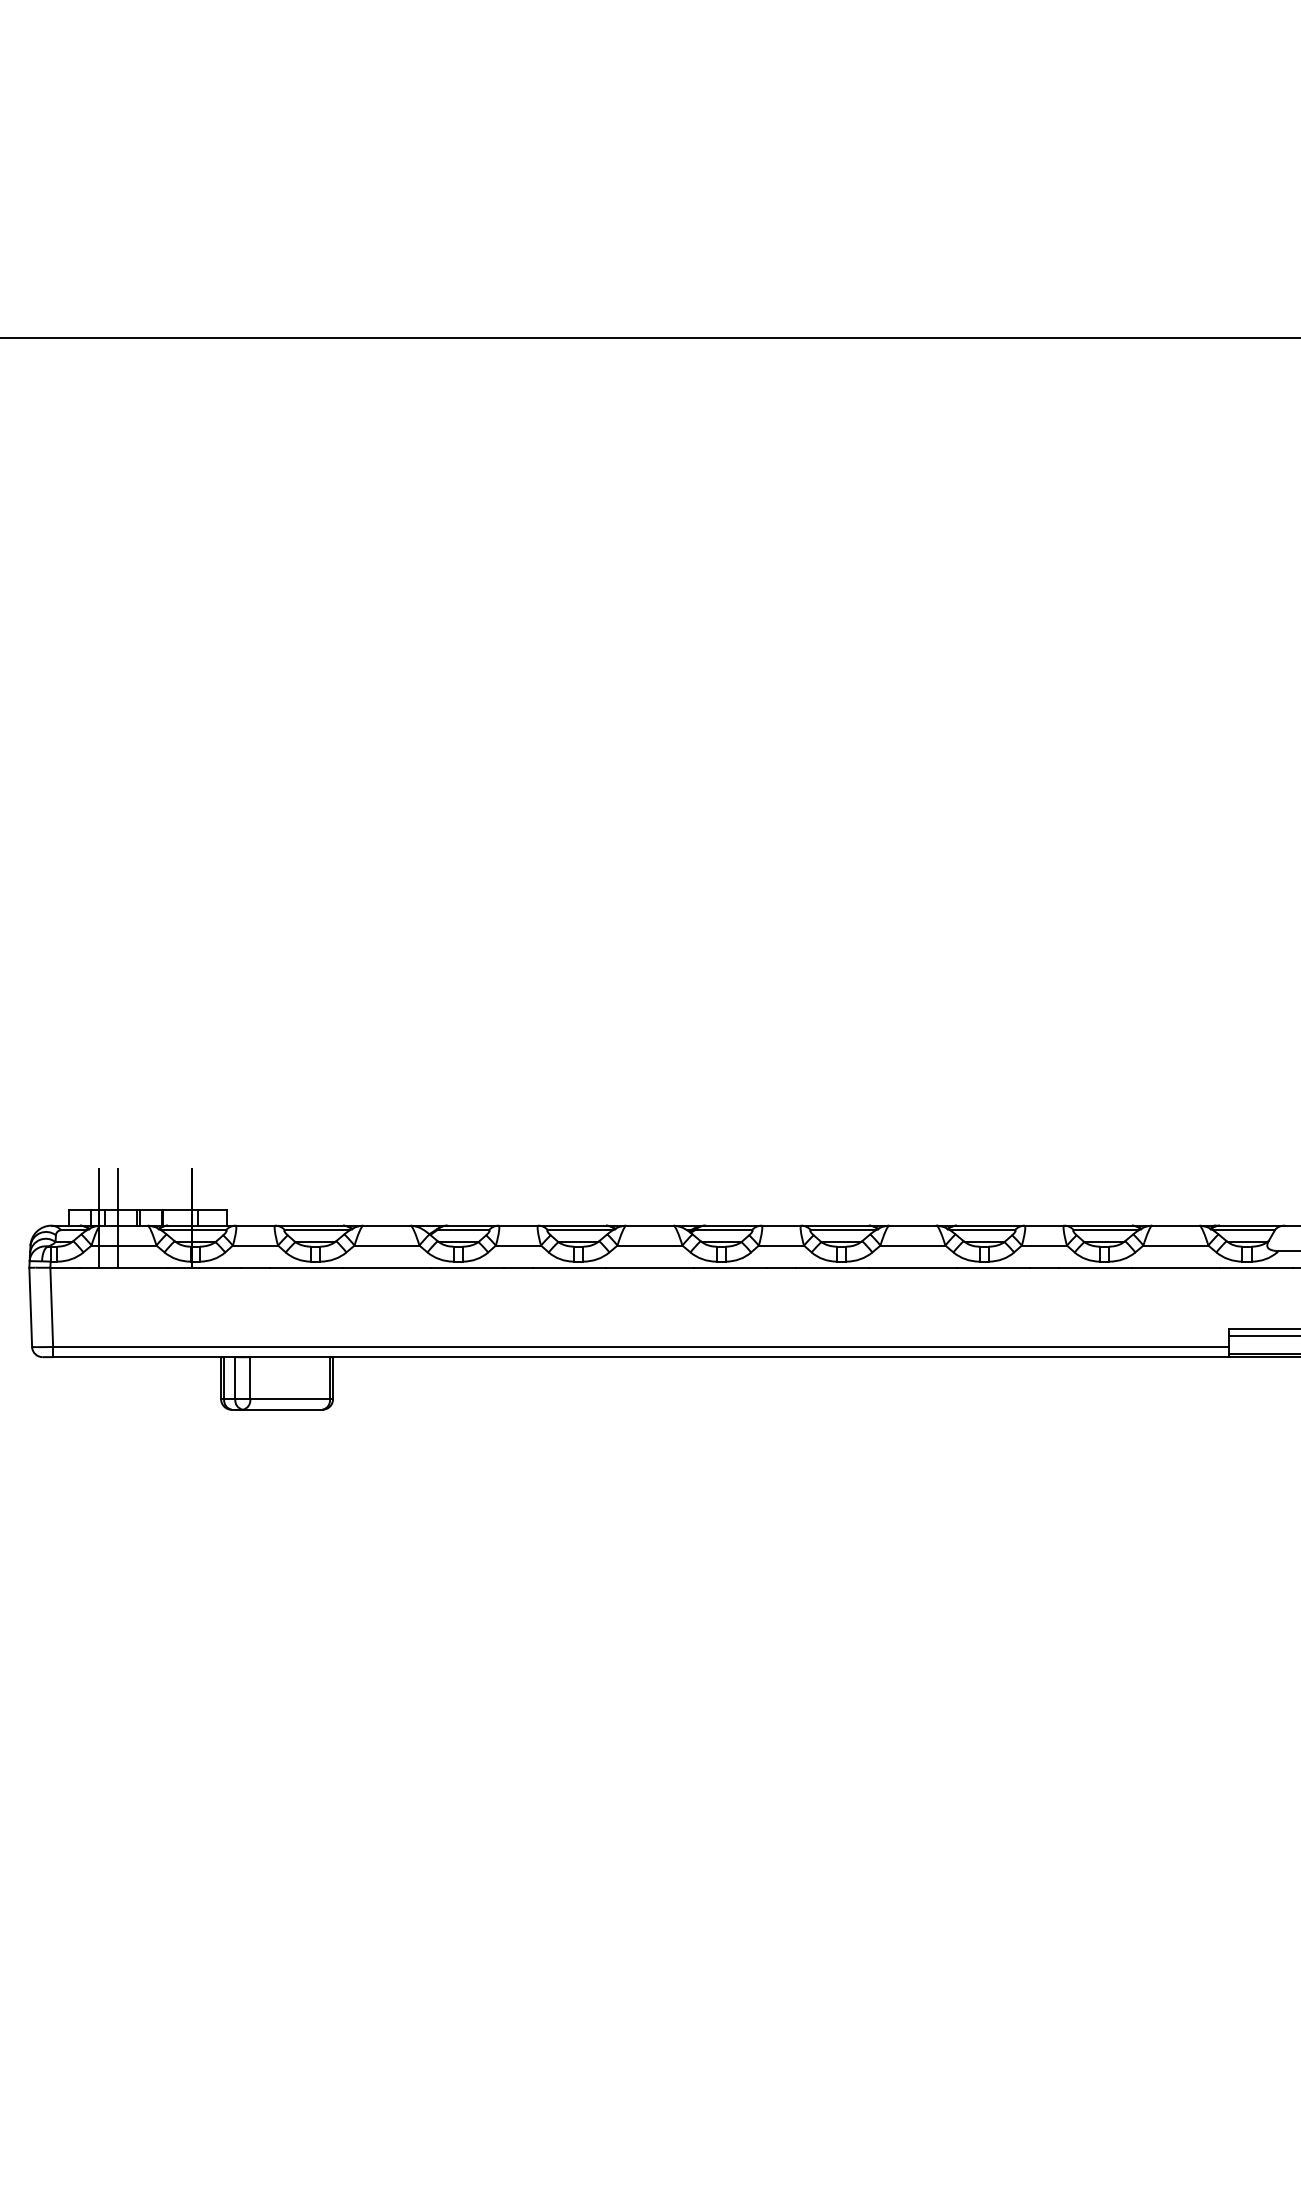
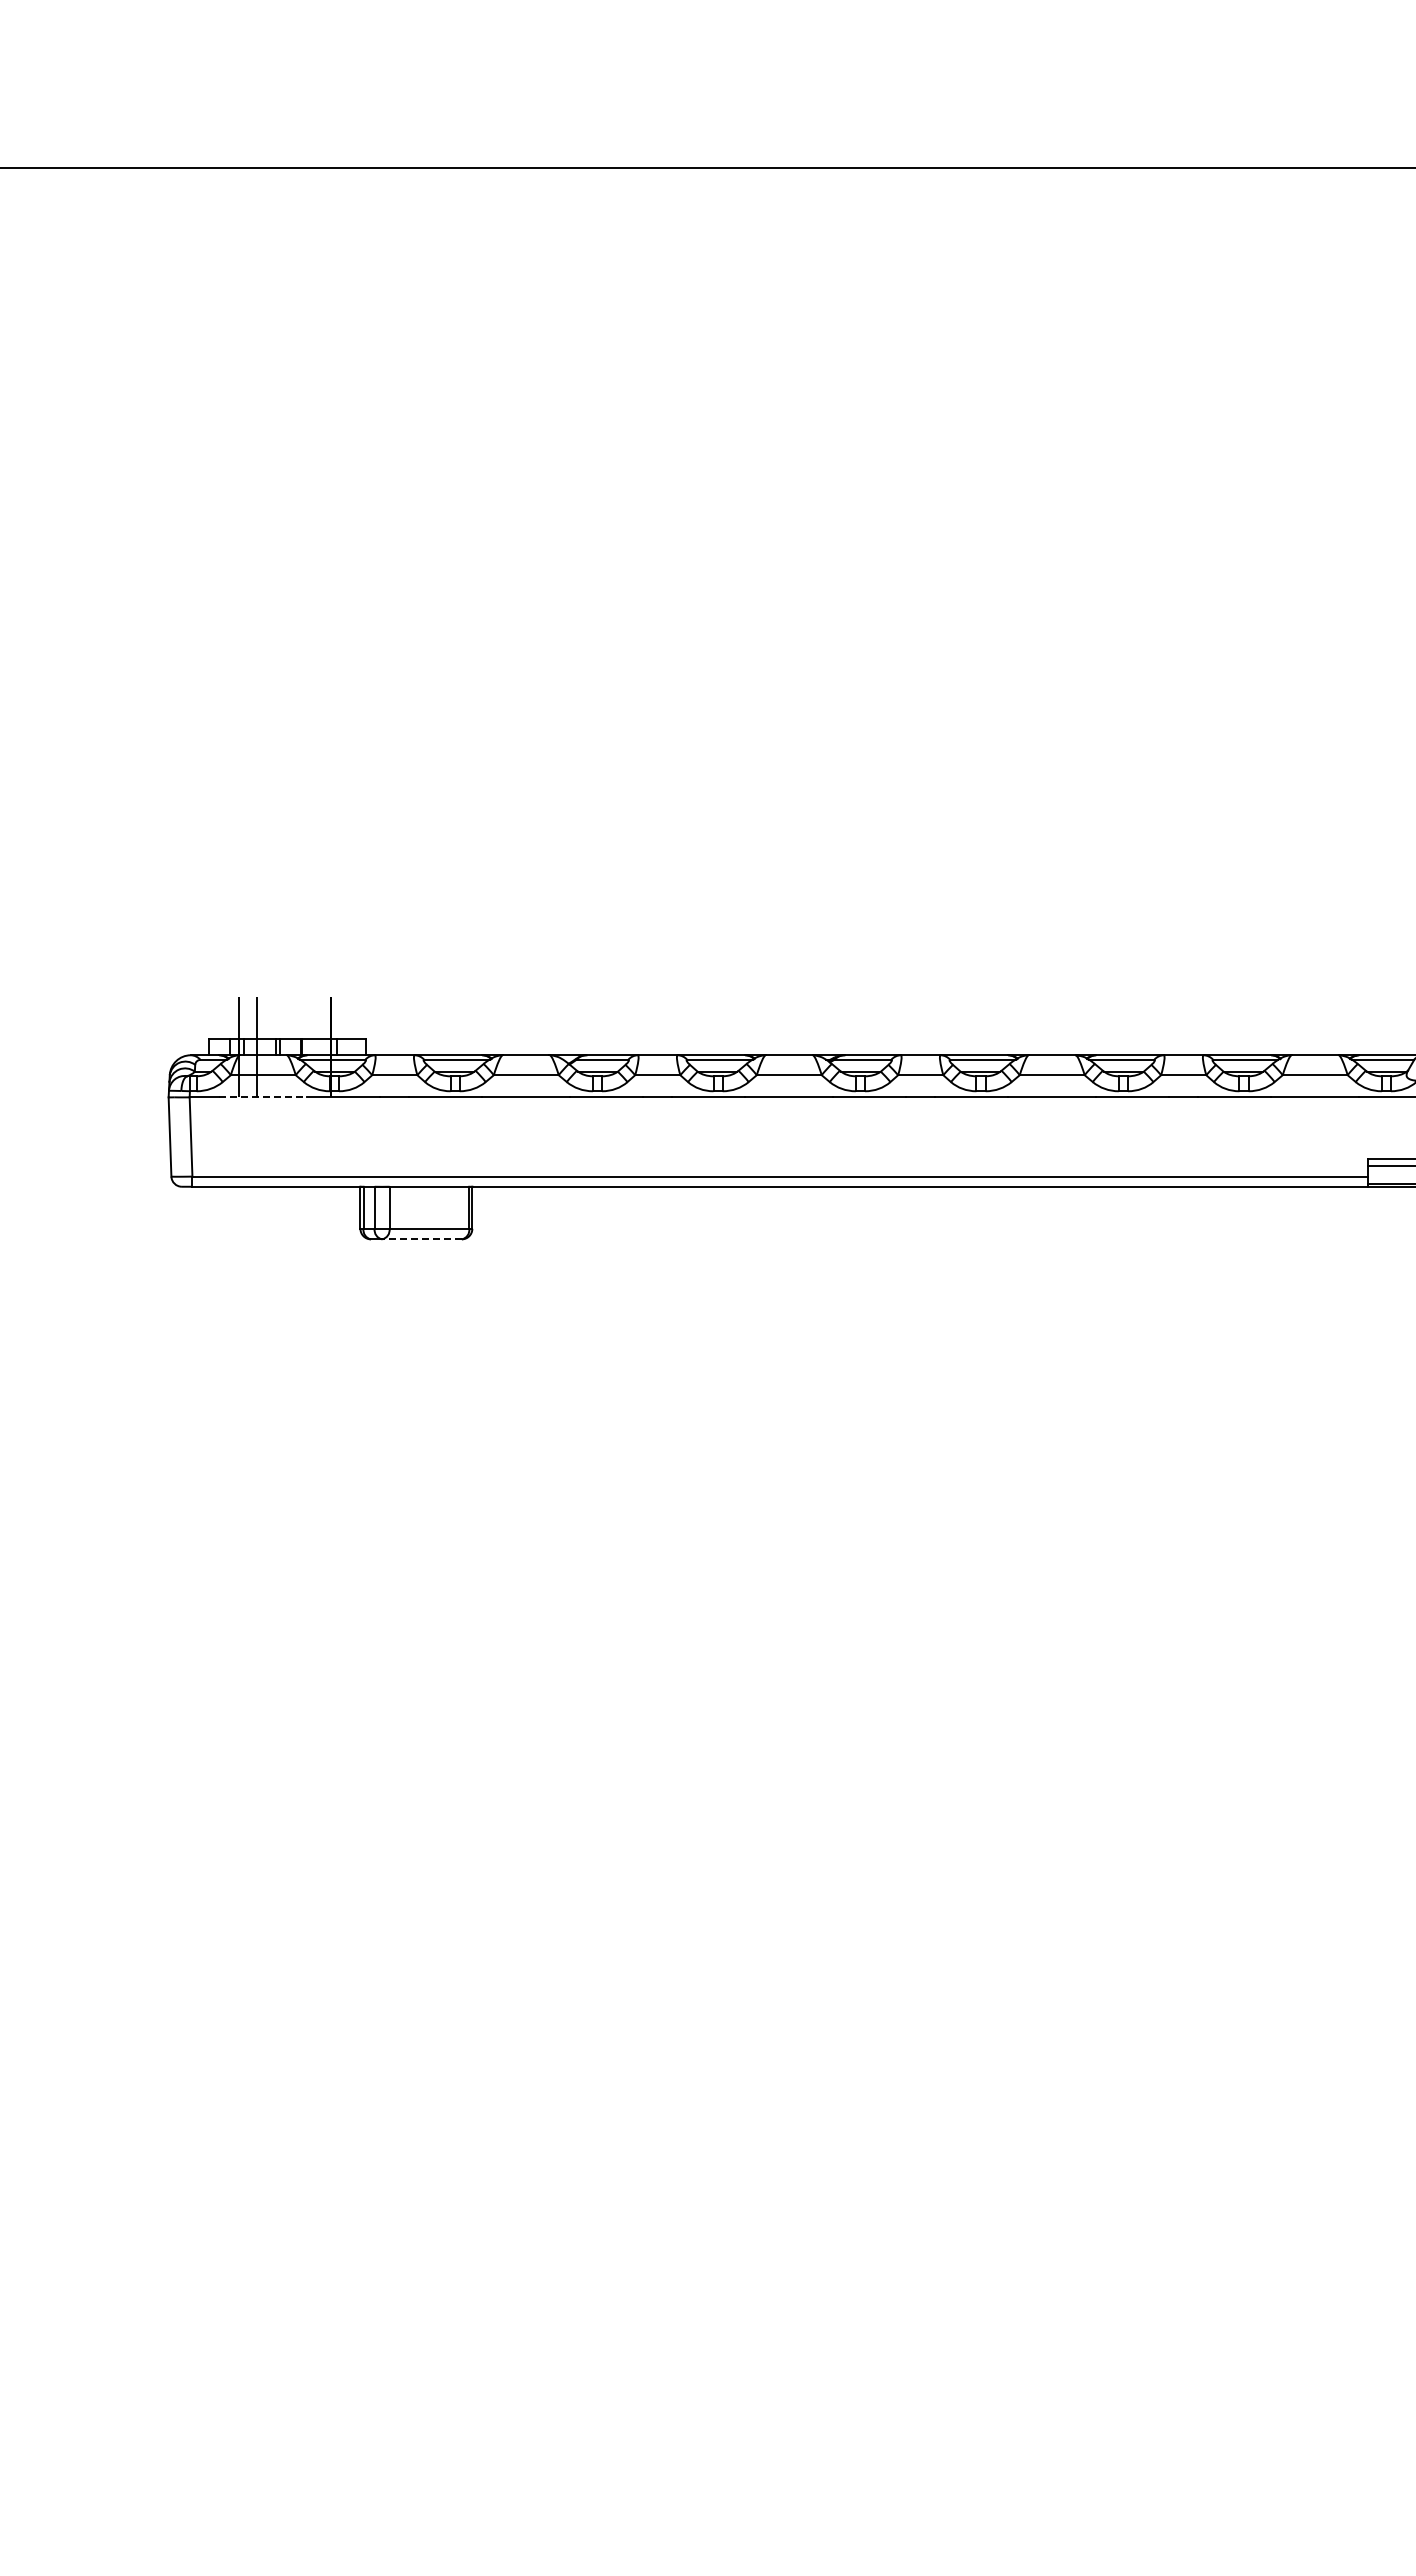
line: (124, 1267) -> (263, 1097), solid -> dashed
line: (282, 1409) -> (421, 1239), solid -> dashed

